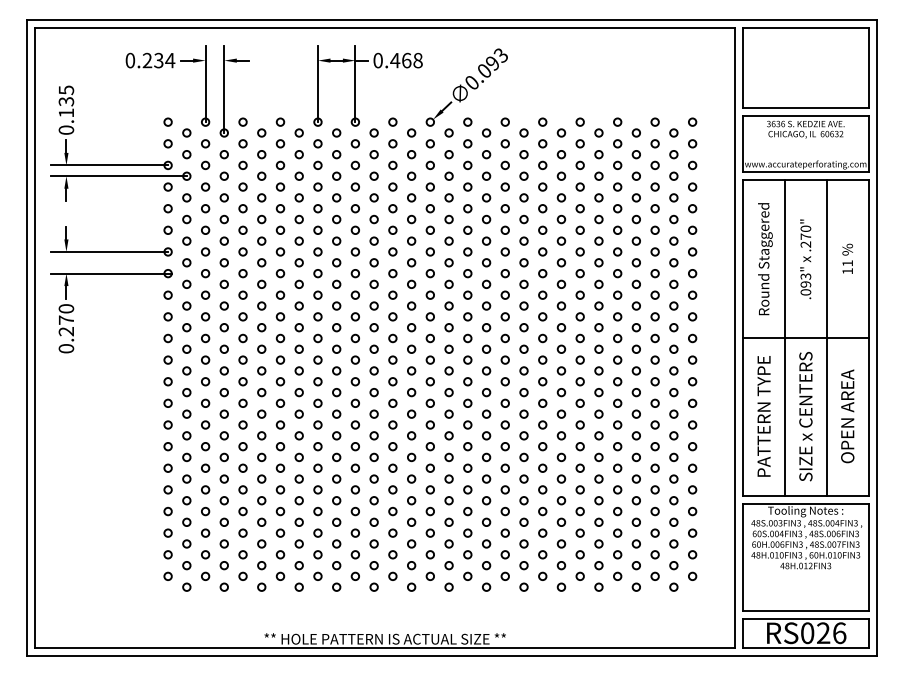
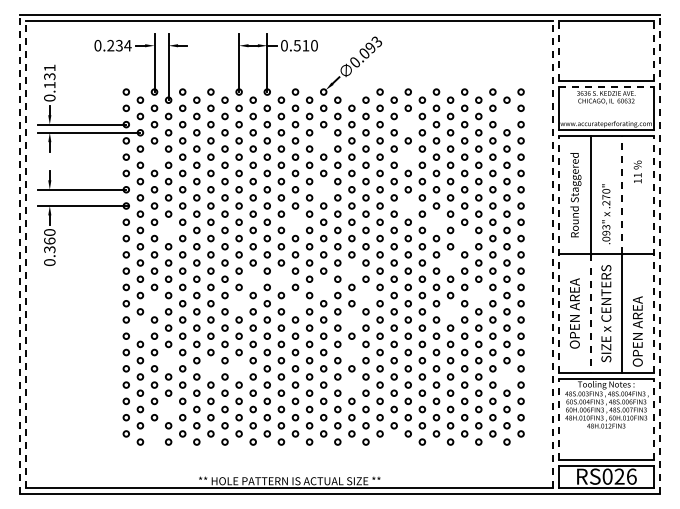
text: (406, 60) -> (305, 45), 0.468 -> 0.510
line: (743, 66) -> (559, 50), solid -> dashed
line: (868, 66) -> (653, 50), solid -> dashed
text: (66, 89) -> (49, 67), 0.135 -> 0.131
line: (806, 116) -> (606, 87), solid -> dashed
circle: (467, 121) -> (351, 91), removed
circle: (673, 154) -> (506, 116), removed
circle: (541, 165) -> (407, 124), removed
circle: (430, 186) -> (323, 140), removed
circle: (205, 207) -> (154, 156), removed
circle: (541, 207) -> (407, 156), removed
circle: (430, 251) -> (323, 189), removed
line: (827, 258) -> (622, 194), solid -> dashed
text: (847, 258) -> (637, 171), moved
text: (806, 259) -> (606, 214), moved
circle: (541, 272) -> (407, 205), removed
circle: (392, 294) -> (295, 221), removed
circle: (580, 294) -> (436, 221), removed
circle: (224, 306) -> (168, 230), removed
circle: (617, 316) -> (464, 238), removed
text: (66, 326) -> (49, 245), 0.270 -> 0.360
line: (27, 338) -> (20, 254), solid -> dashed
line: (35, 338) -> (26, 254), solid -> dashed
line: (735, 338) -> (553, 254), solid -> dashed
line: (743, 338) -> (559, 254), solid -> dashed
line: (868, 338) -> (653, 254), solid -> dashed
line: (876, 338) -> (659, 254), solid -> dashed
circle: (598, 348) -> (450, 262), removed
circle: (467, 359) -> (351, 270), removed
circle: (335, 369) -> (252, 278), removed
circle: (374, 369) -> (281, 278), removed
circle: (430, 381) -> (323, 287), removed
circle: (485, 392) -> (365, 295), removed
circle: (636, 392) -> (478, 295), removed
circle: (205, 403) -> (154, 303), removed
circle: (317, 403) -> (238, 303), removed
circle: (392, 403) -> (295, 303), removed
circle: (598, 413) -> (450, 311), removed
text: (763, 416) -> (574, 313), PATTERN TYPE -> OPEN AREA
text: (847, 416) -> (637, 331), moved
line: (784, 417) -> (590, 314), solid -> dashed
circle: (467, 424) -> (351, 319), removed
circle: (186, 434) -> (140, 327), removed
circle: (467, 468) -> (351, 352), removed
circle: (224, 478) -> (168, 360), removed
circle: (279, 489) -> (210, 368), removed
circle: (317, 489) -> (238, 368), removed
circle: (673, 500) -> (506, 376), removed
circle: (467, 510) -> (351, 384), removed
circle: (224, 543) -> (168, 409), removed
line: (743, 557) -> (559, 419), solid -> dashed
line: (868, 557) -> (653, 419), solid -> dashed
circle: (205, 575) -> (154, 433), removed
circle: (523, 586) -> (393, 441), removed

